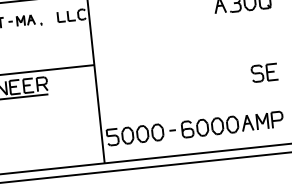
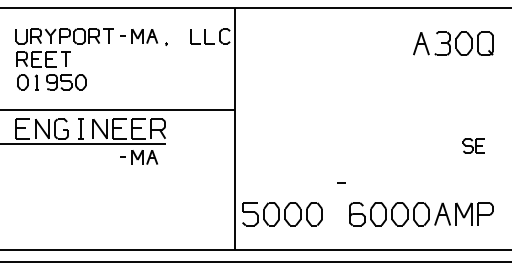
part: (264, 72) -> (473, 145), size x0.6
part: (30, 105) -> (138, 157), added
curve: (172, 130) -> (341, 182), moved

